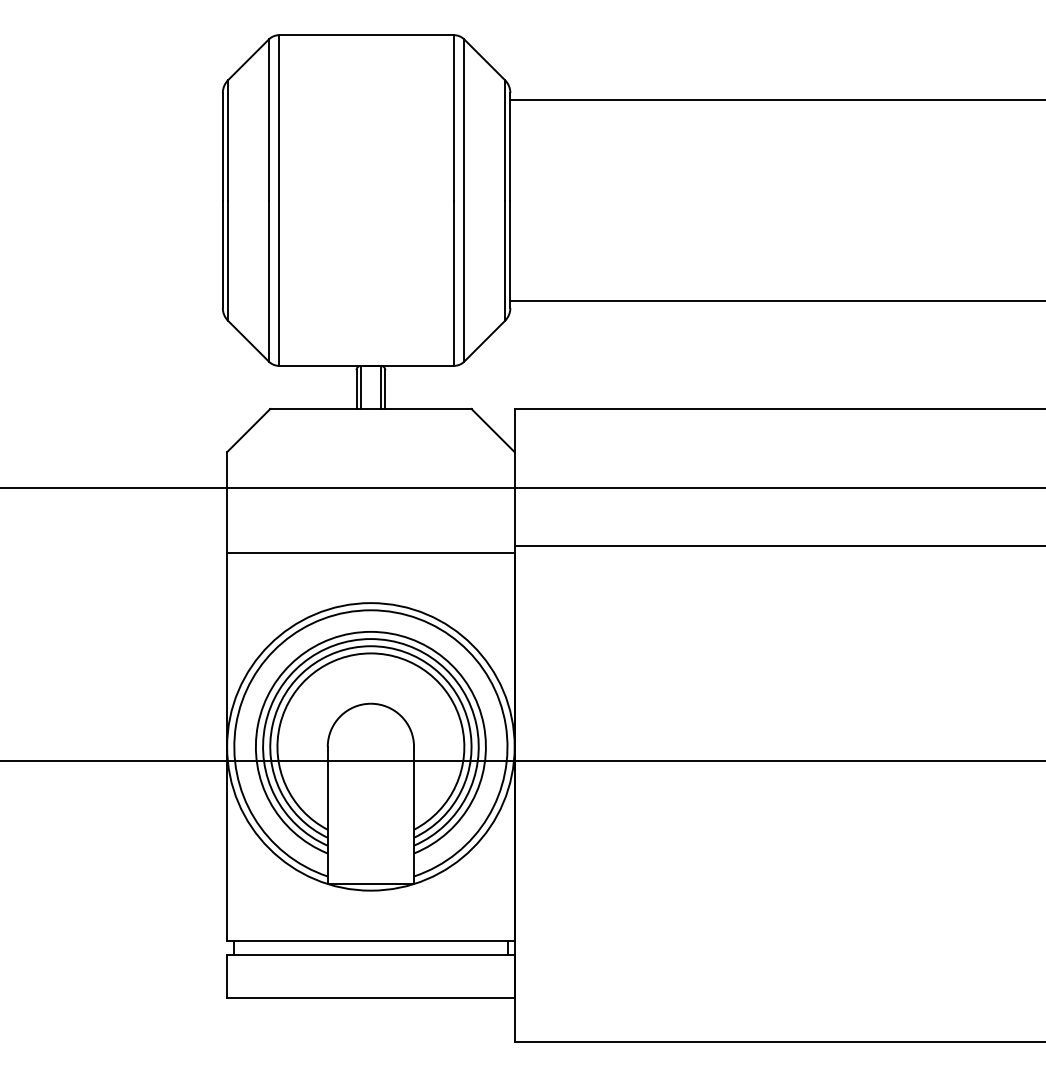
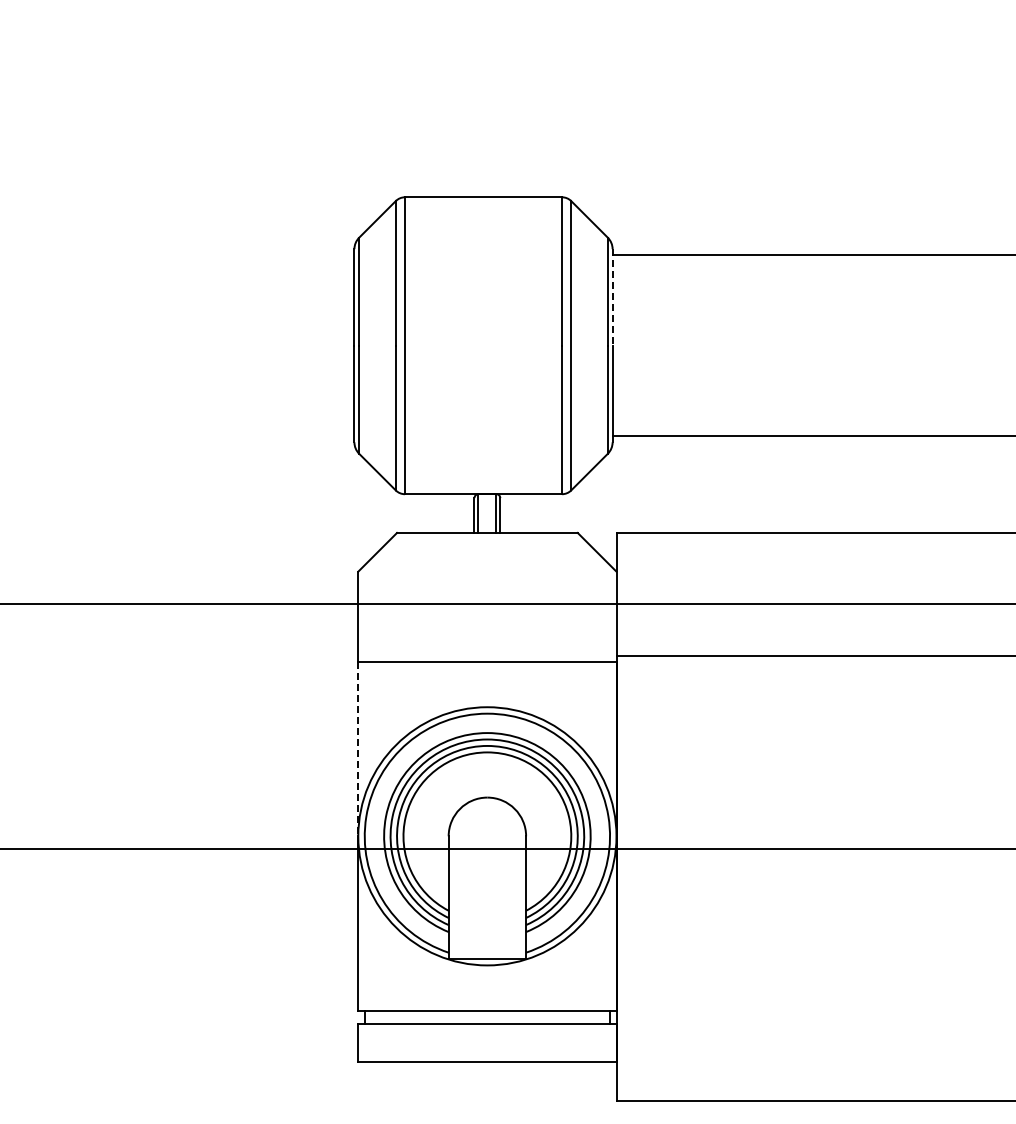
line: (510, 146) -> (612, 297), solid -> dashed
line: (227, 650) -> (358, 749), solid -> dashed

